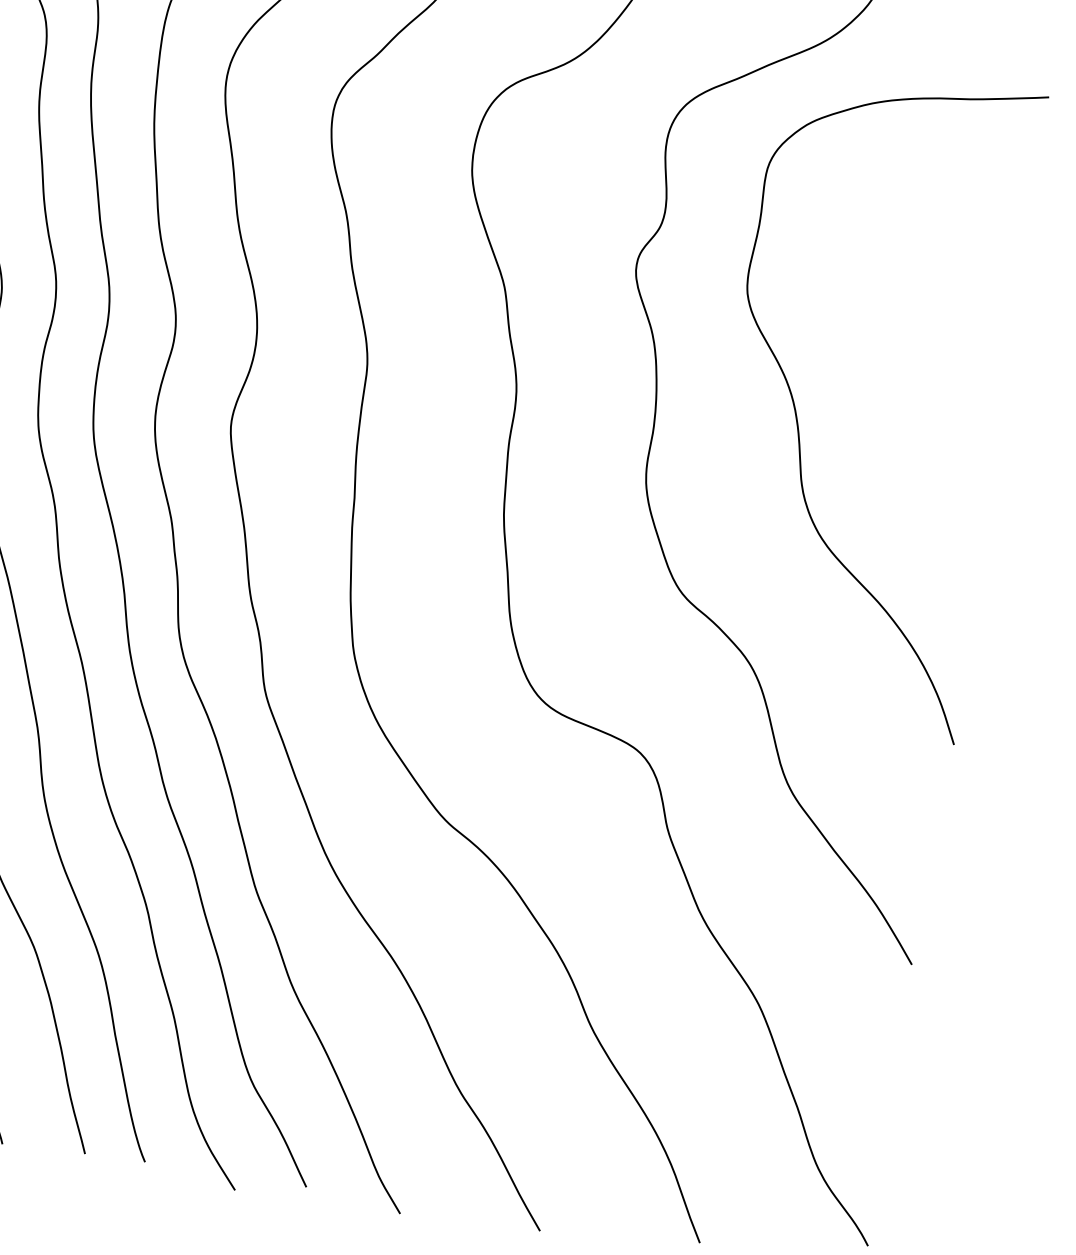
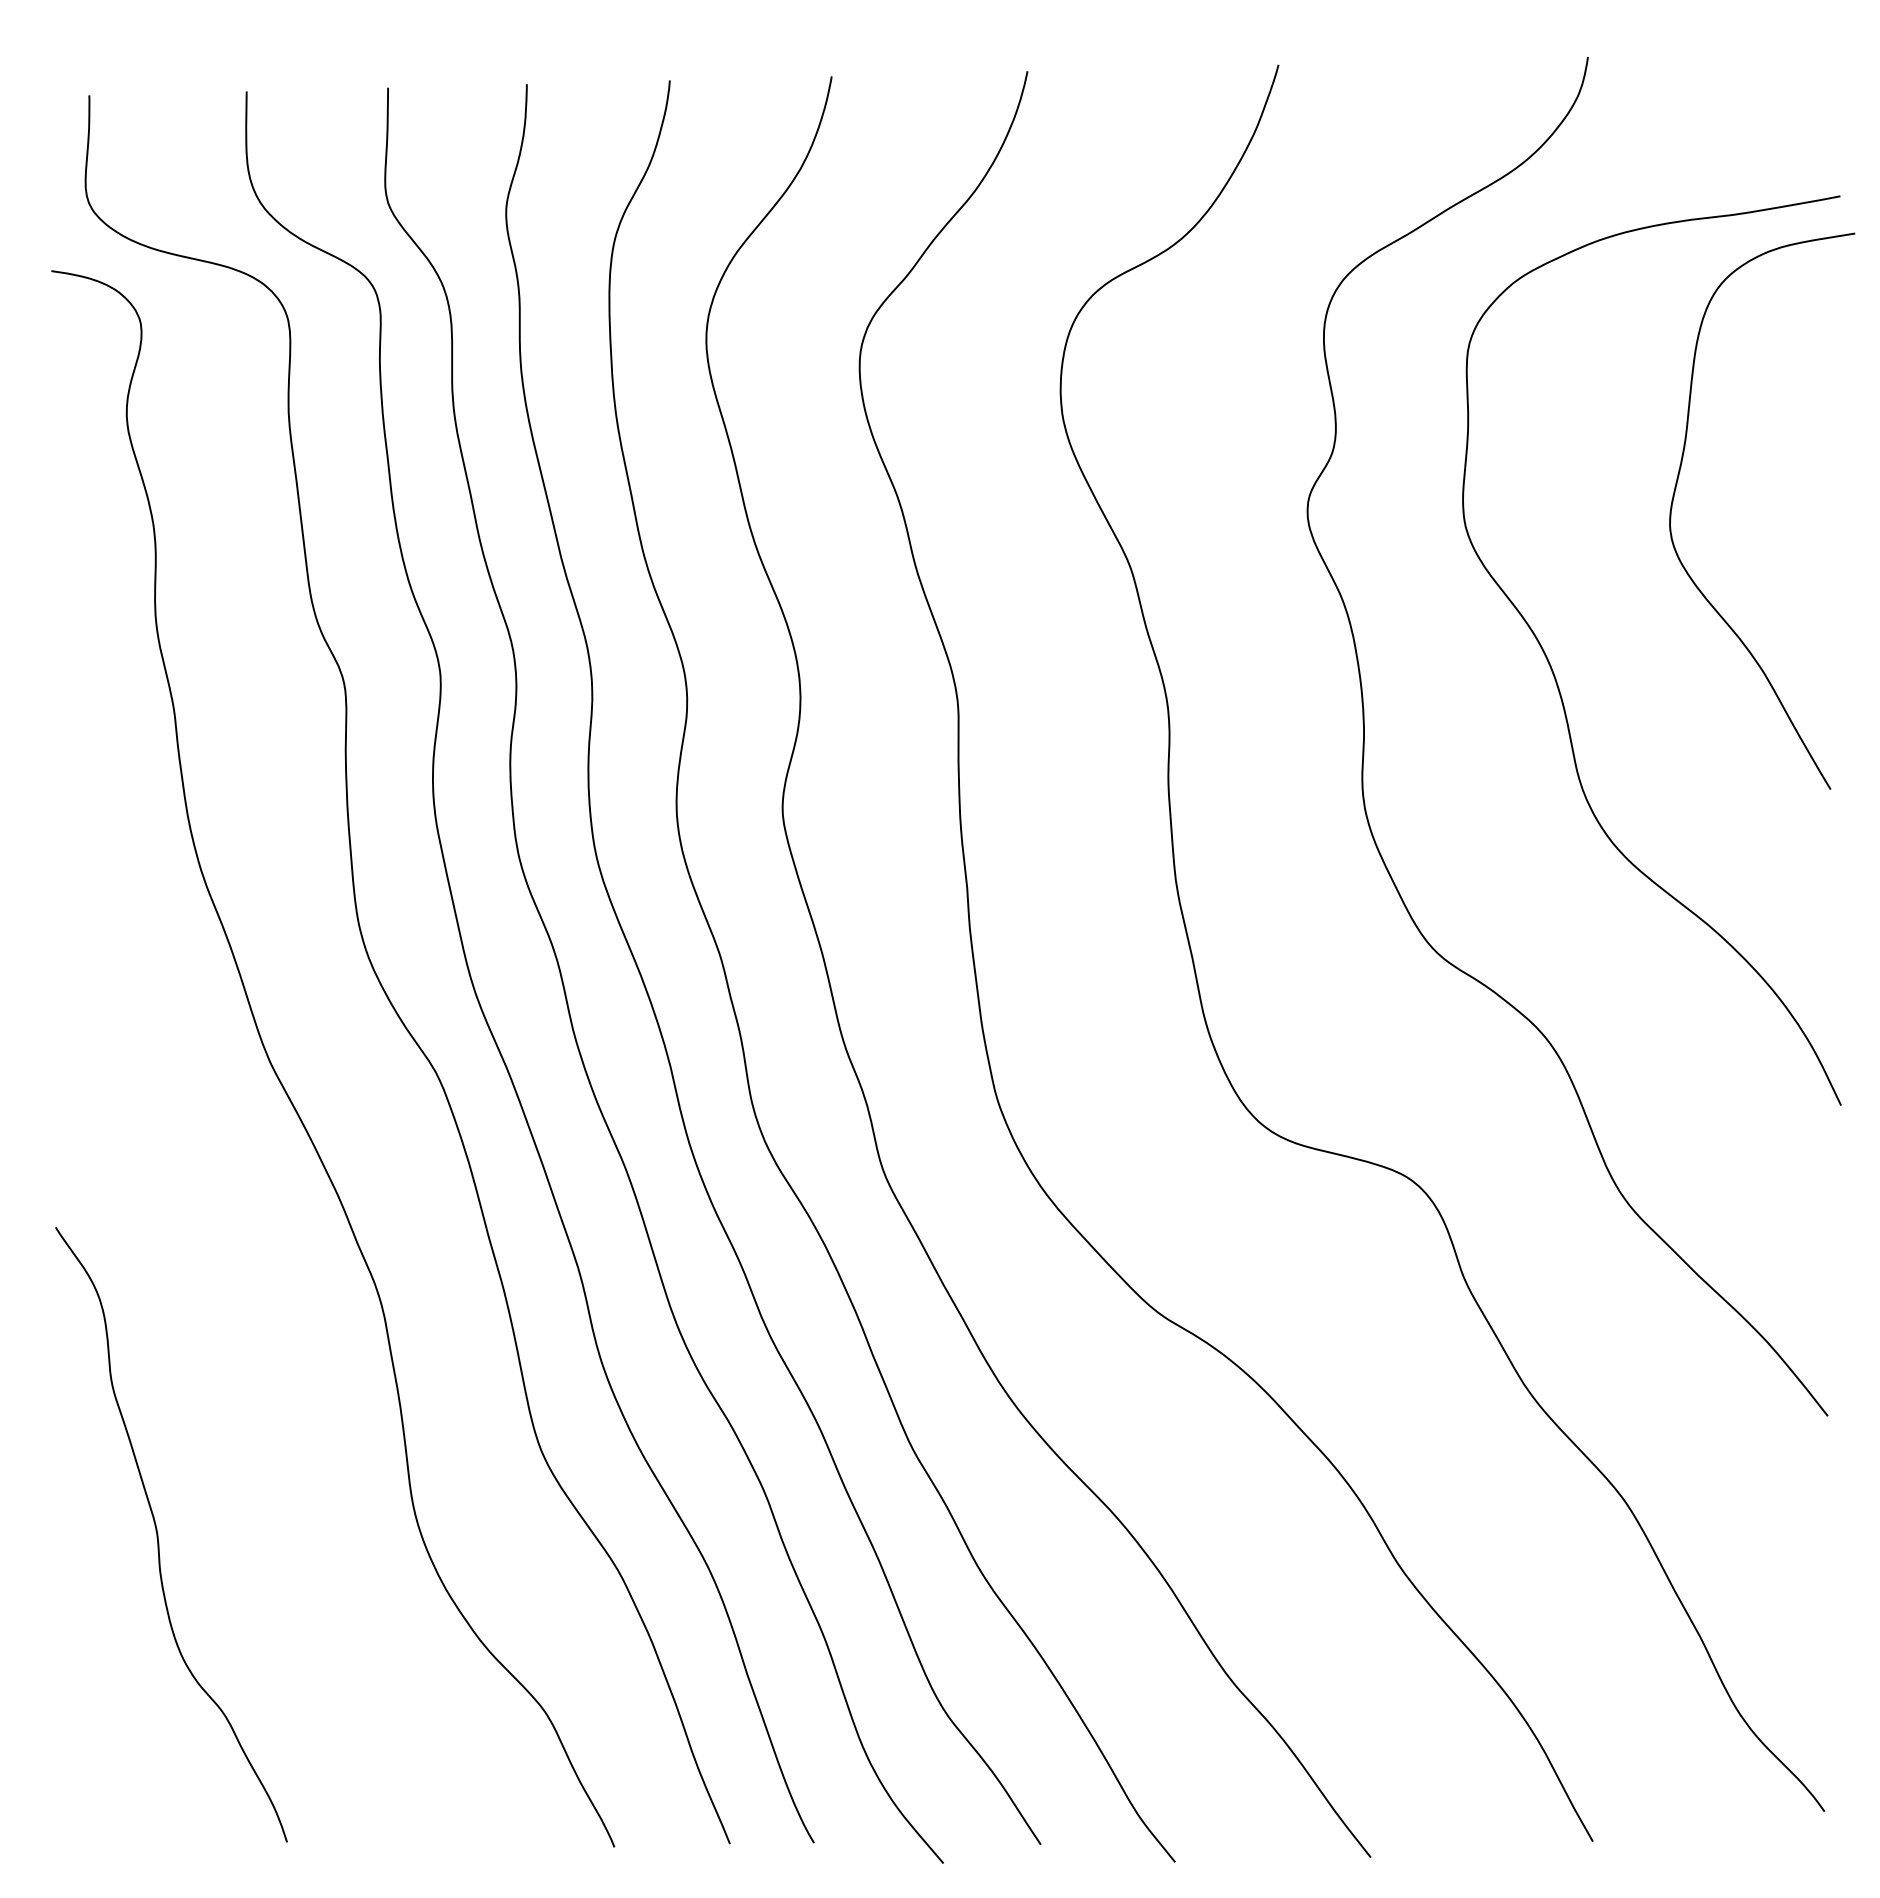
curve: (900, 291) -> (1675, 493), added

